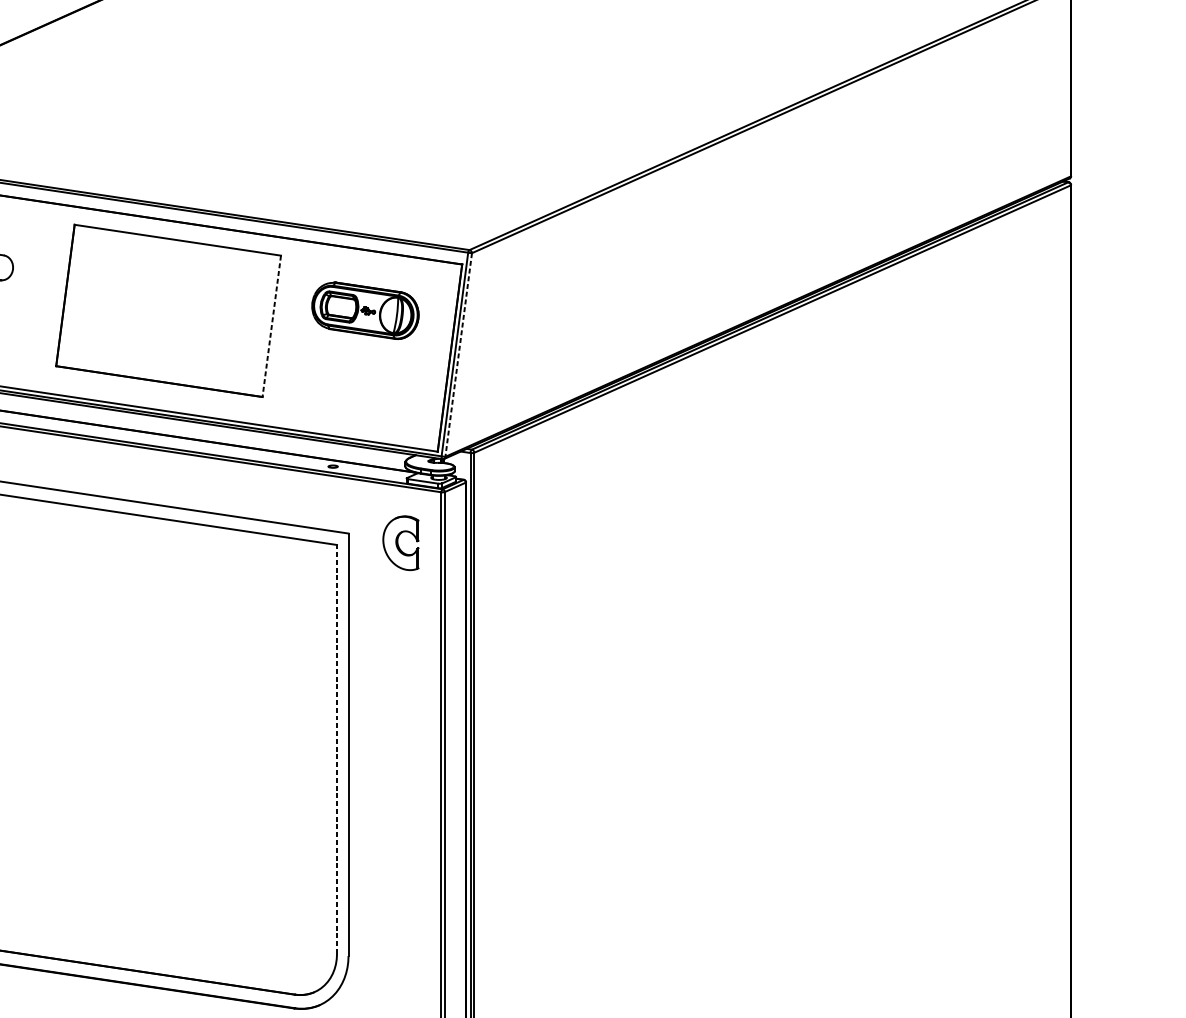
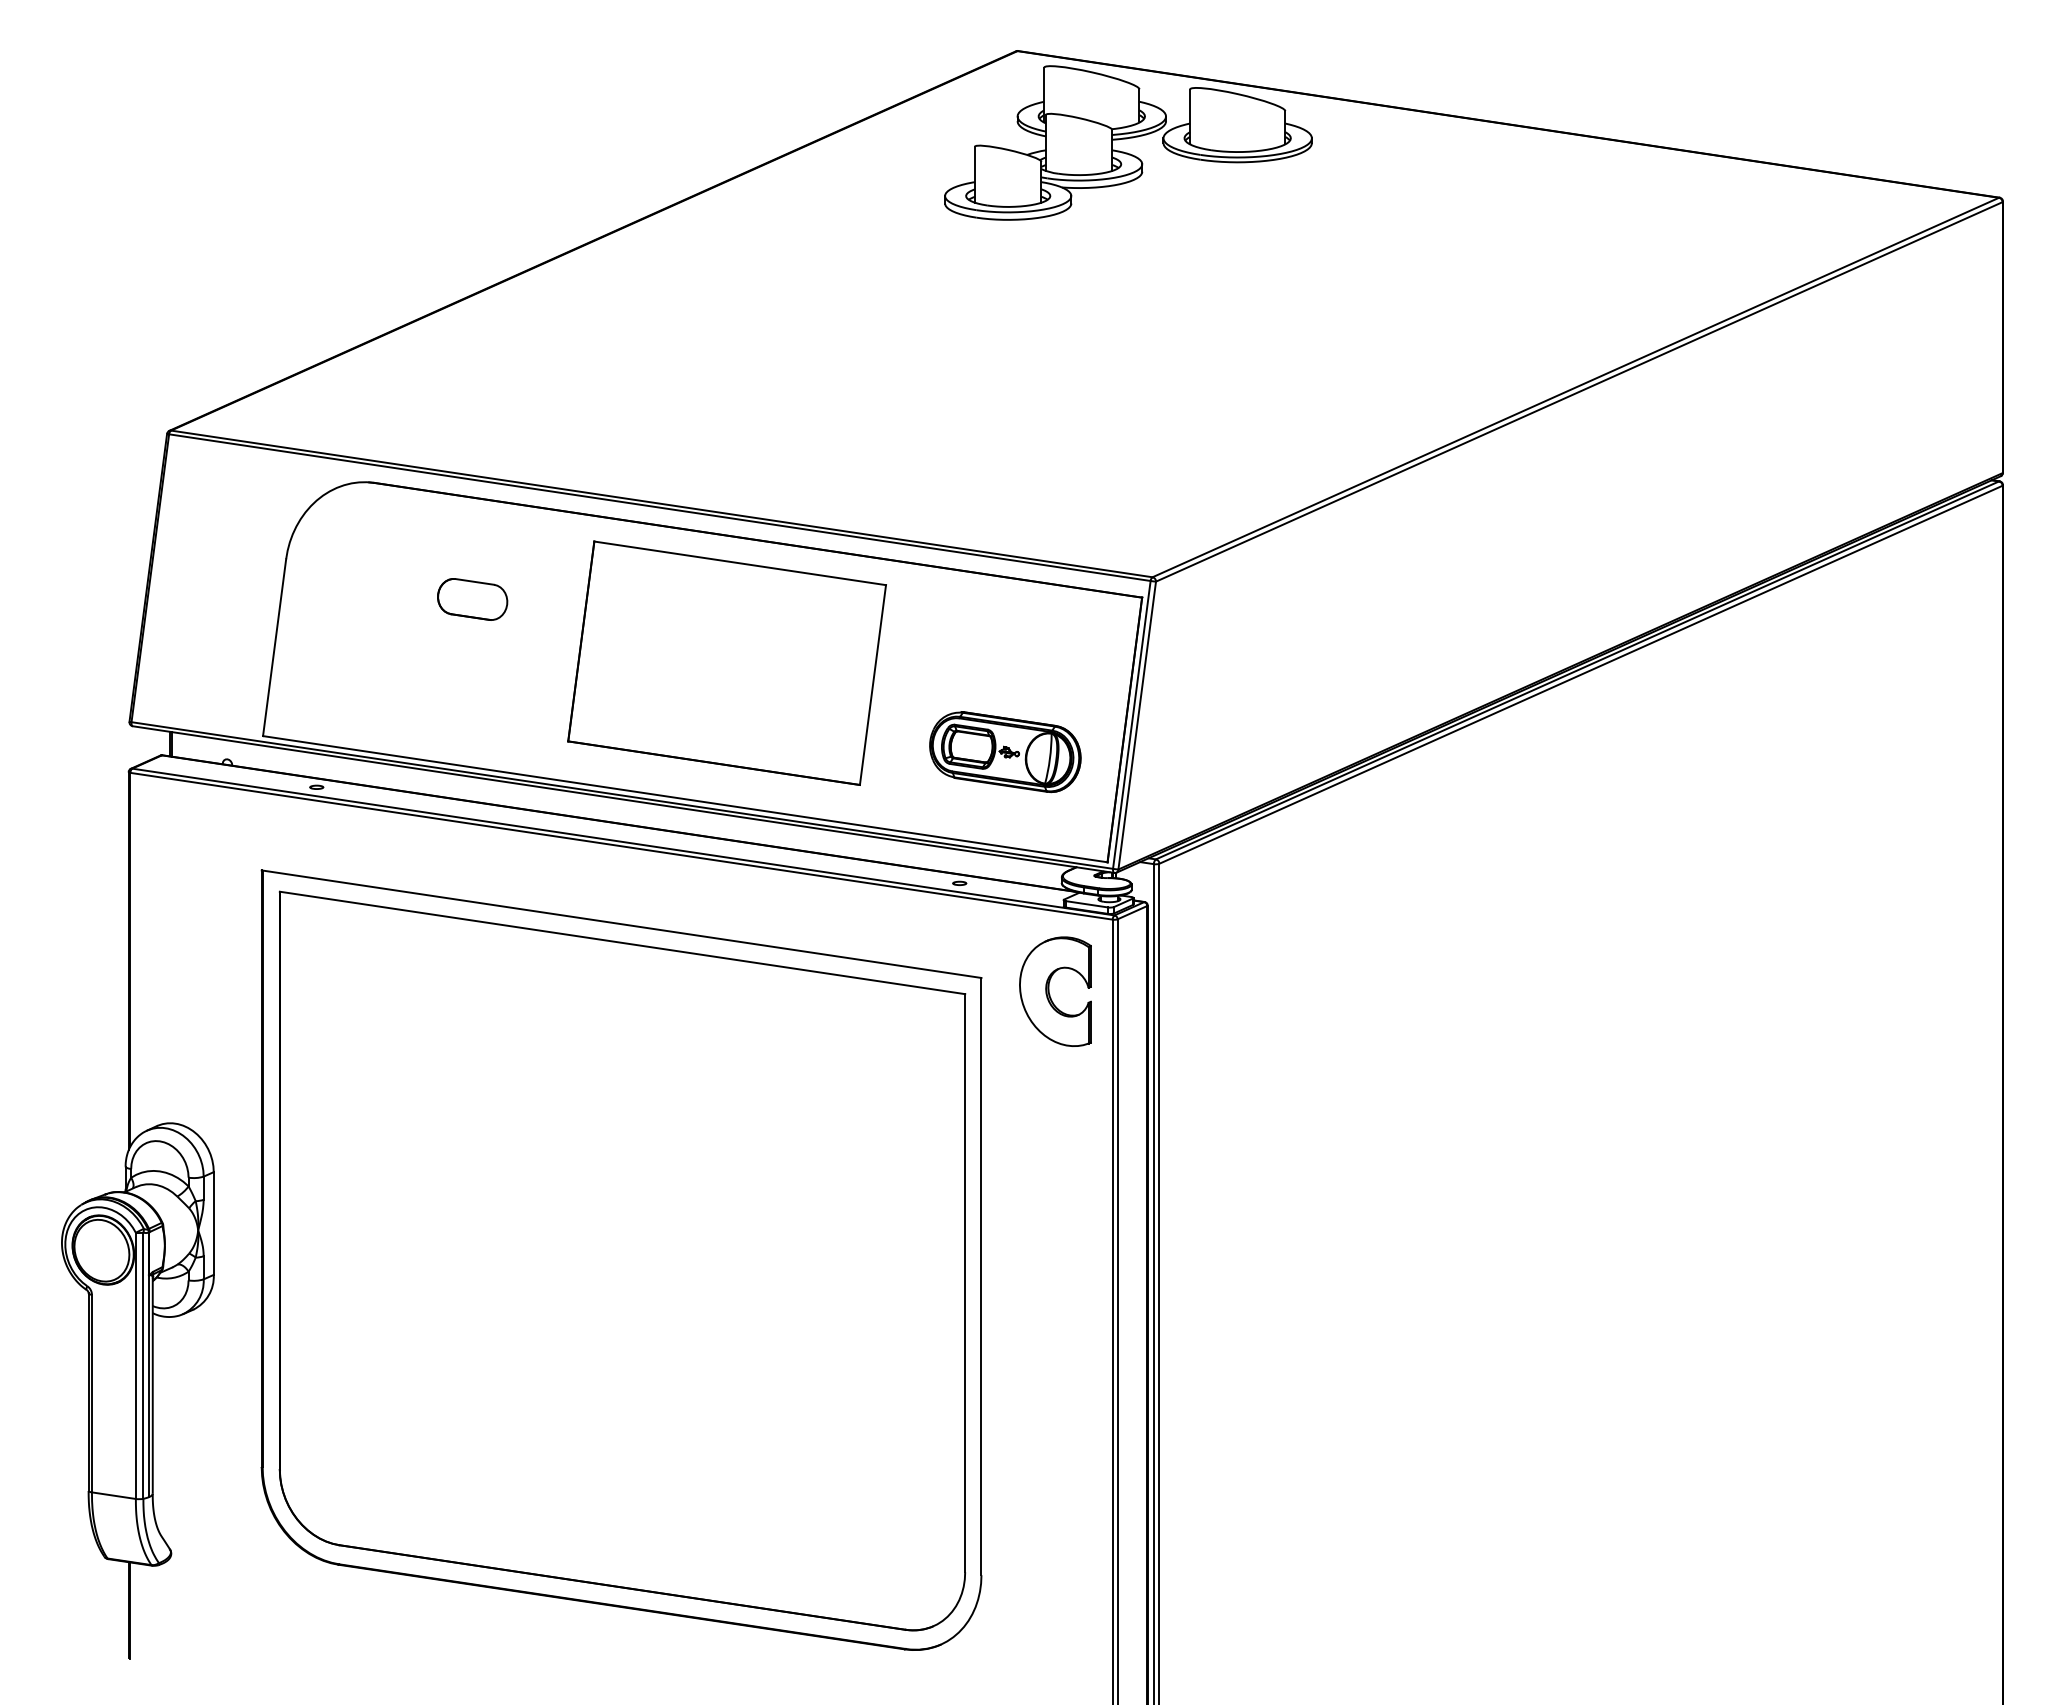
part: (365, 311) -> (1005, 752), moved
line: (271, 326) -> (872, 685), dashed -> solid
line: (458, 355) -> (1137, 726), dashed -> solid
part: (400, 543) -> (1055, 991), size x1.43
line: (337, 748) -> (965, 1282), dashed -> solid

